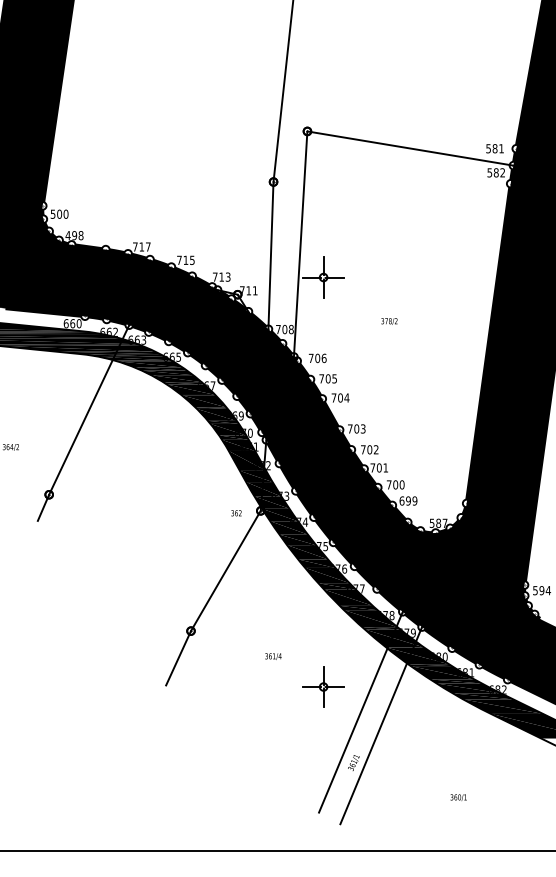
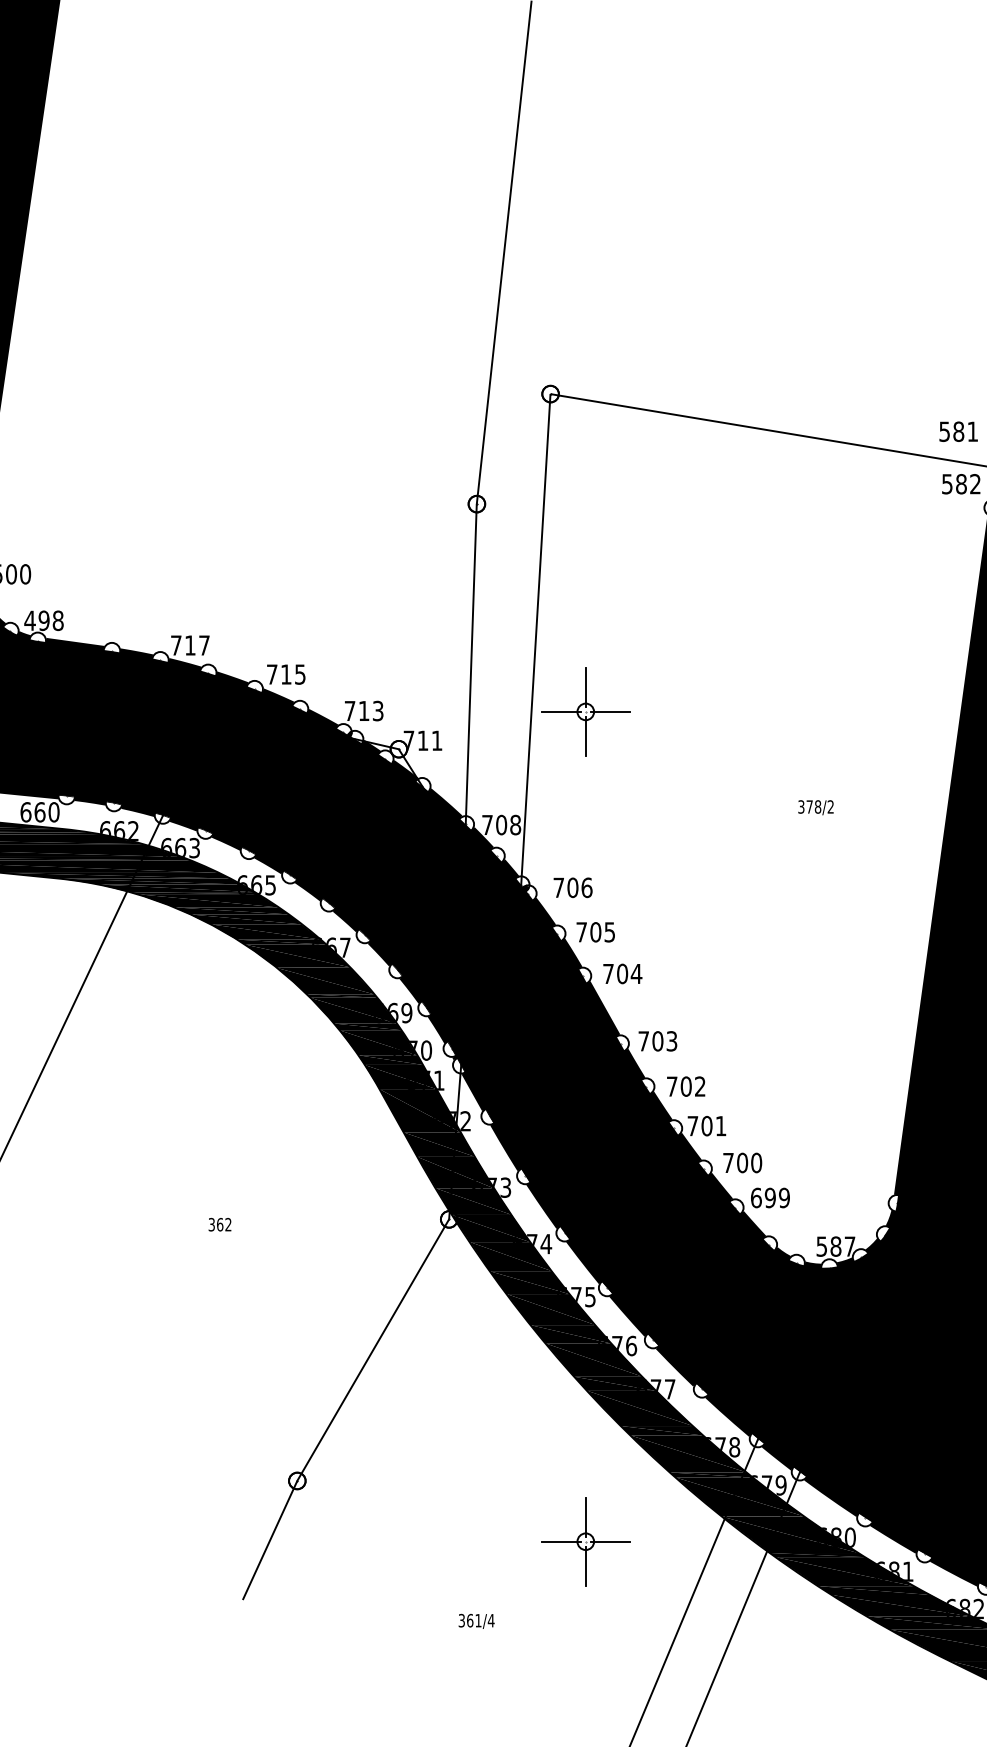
text: (389, 321) -> (816, 807), moved
text: (236, 513) -> (220, 1225), moved
text: (273, 656) -> (476, 1621), moved
part: (323, 686) -> (585, 1540), moved

